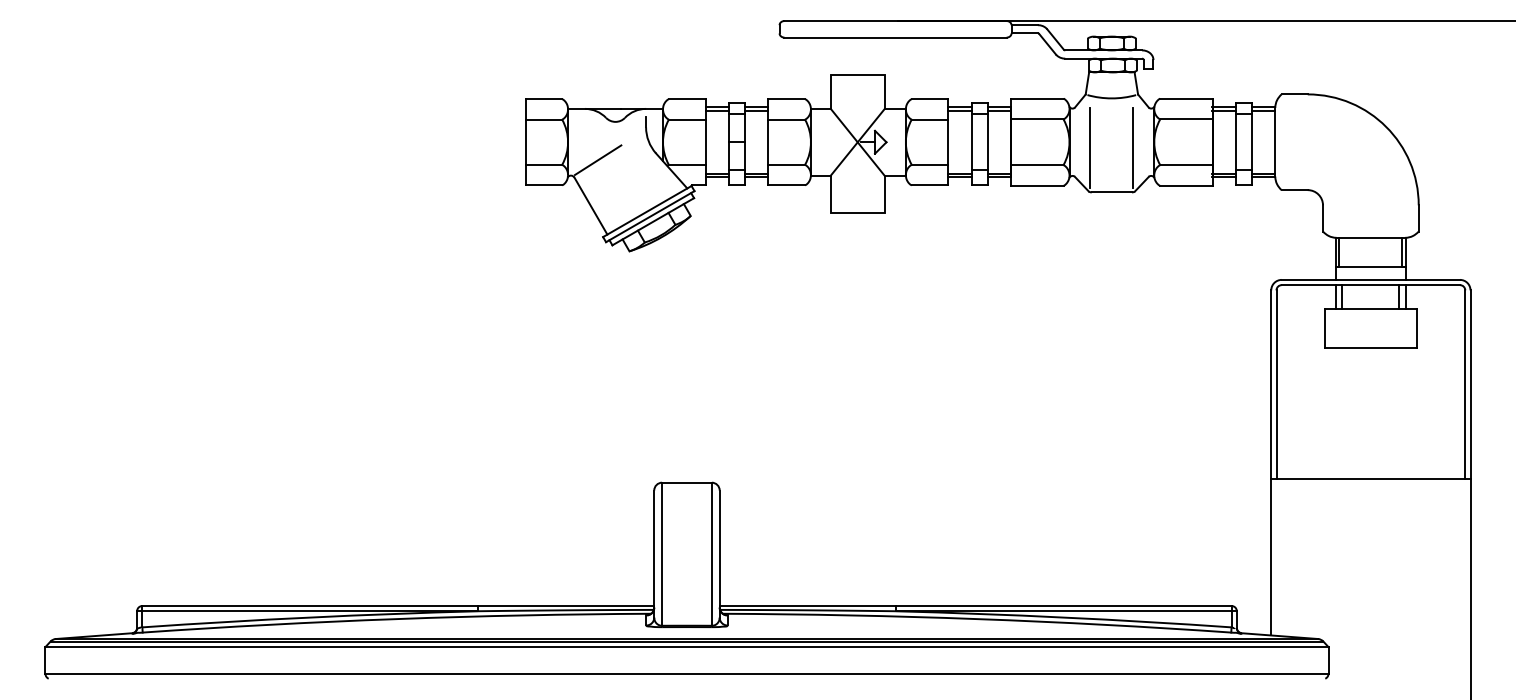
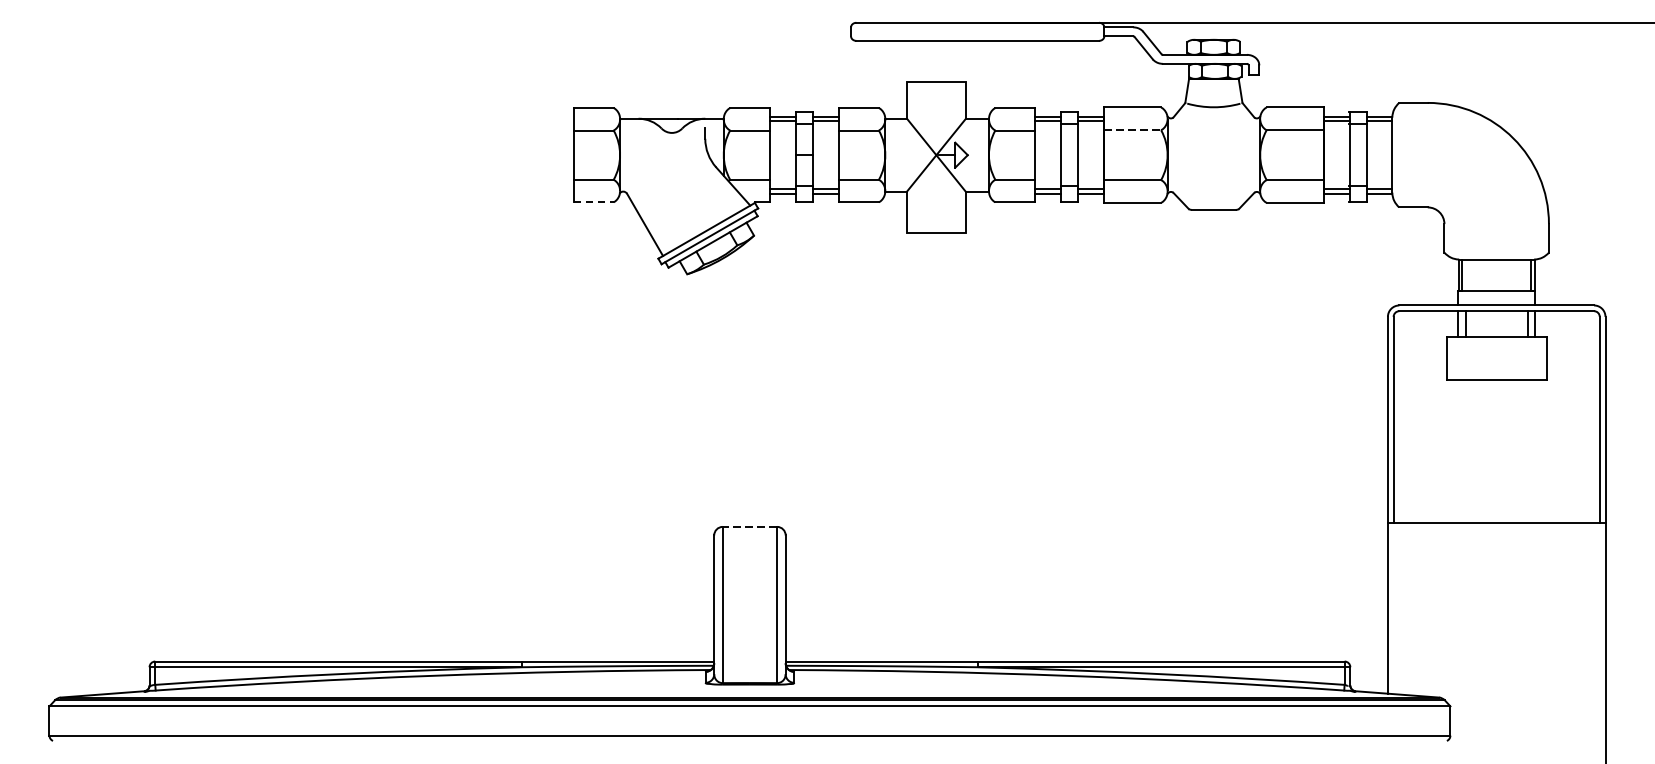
line: (1037, 119) -> (1132, 130), solid -> dashed
line: (1090, 147) -> (1190, 160), removed
line: (1133, 147) -> (1237, 160), removed
line: (597, 160) -> (652, 175), removed
line: (544, 185) -> (594, 202), solid -> dashed
line: (686, 482) -> (749, 526), solid -> dashed

